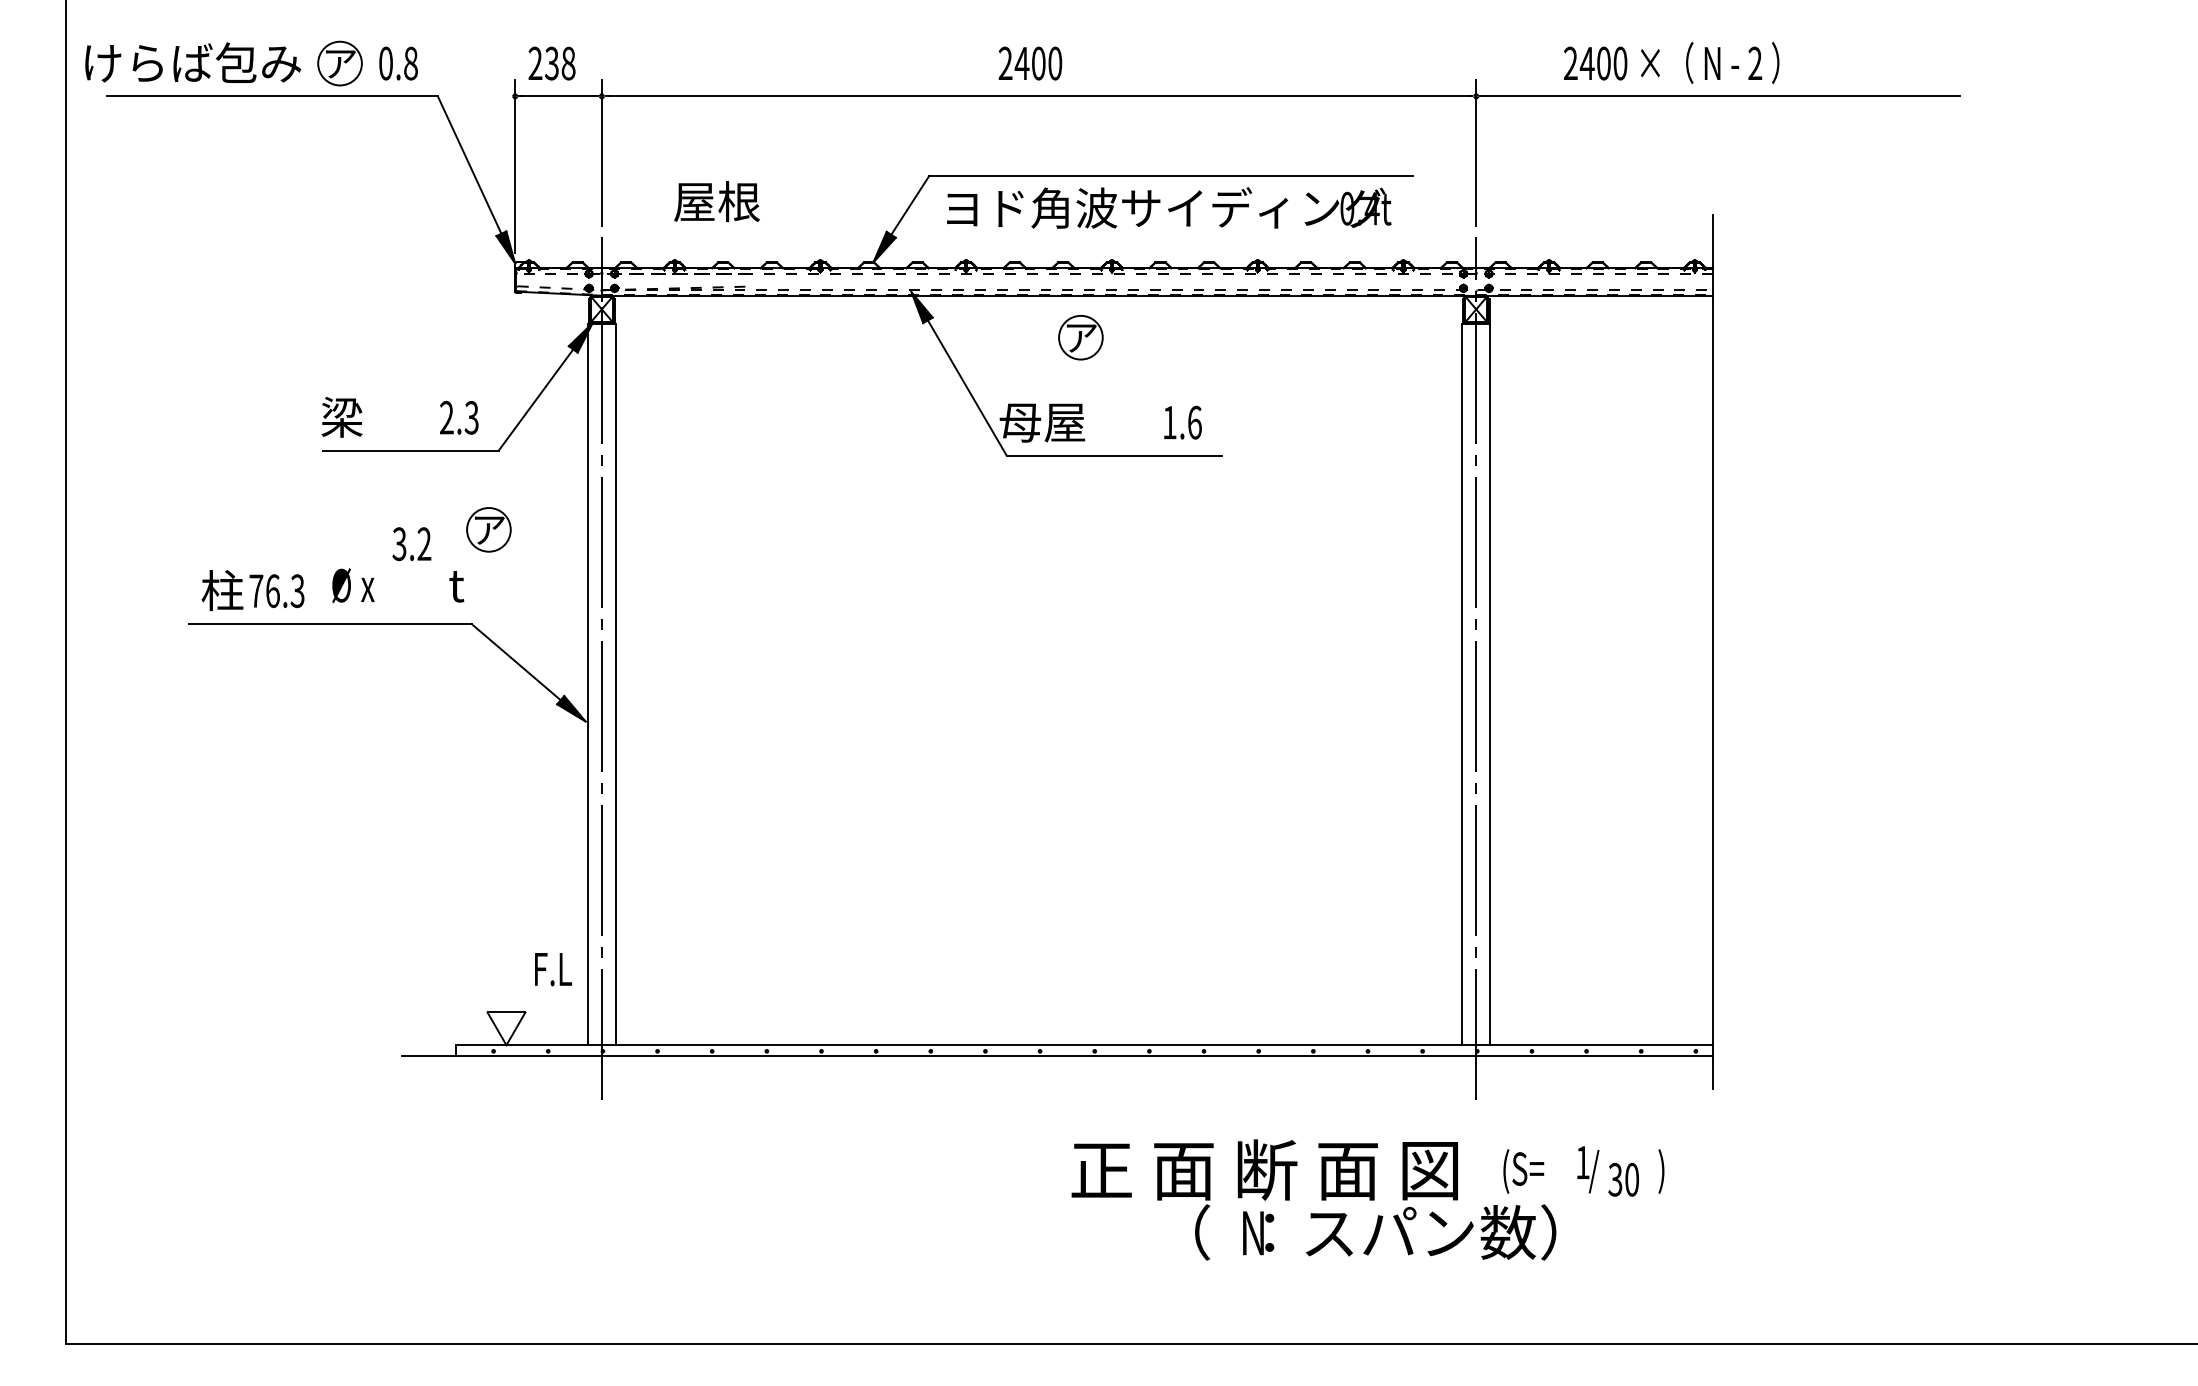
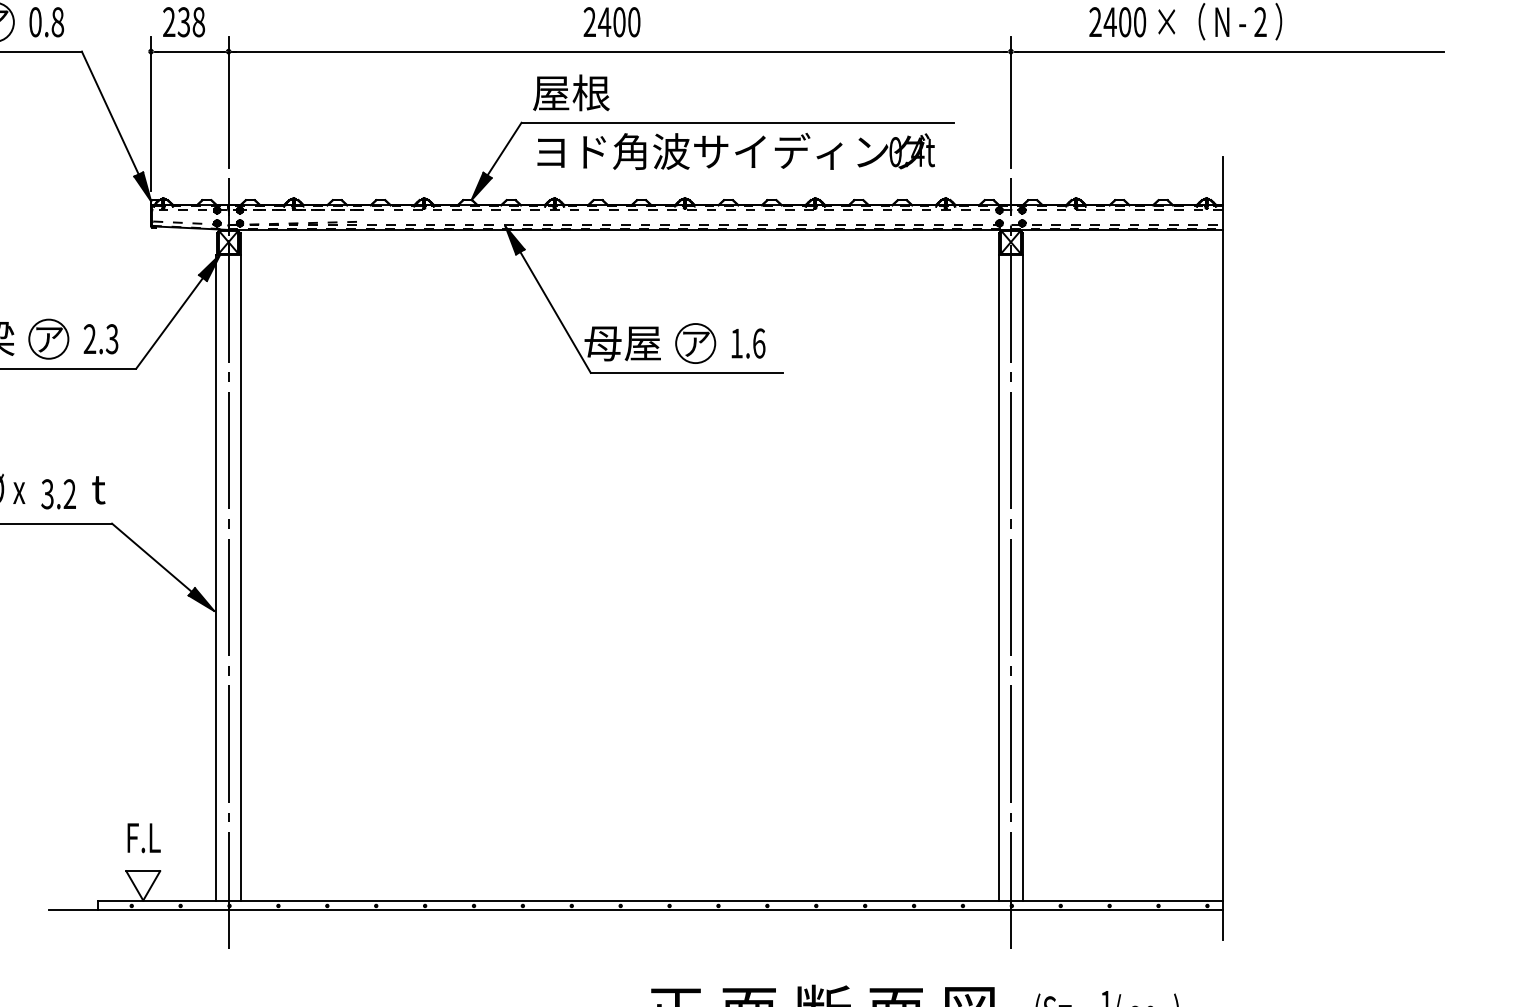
text: (716, 201) -> (570, 92), moved
part: (1080, 337) -> (695, 343), moved
part: (488, 529) -> (48, 338), moved
text: (411, 544) -> (58, 494), moved
text: (553, 969) -> (144, 838), moved

